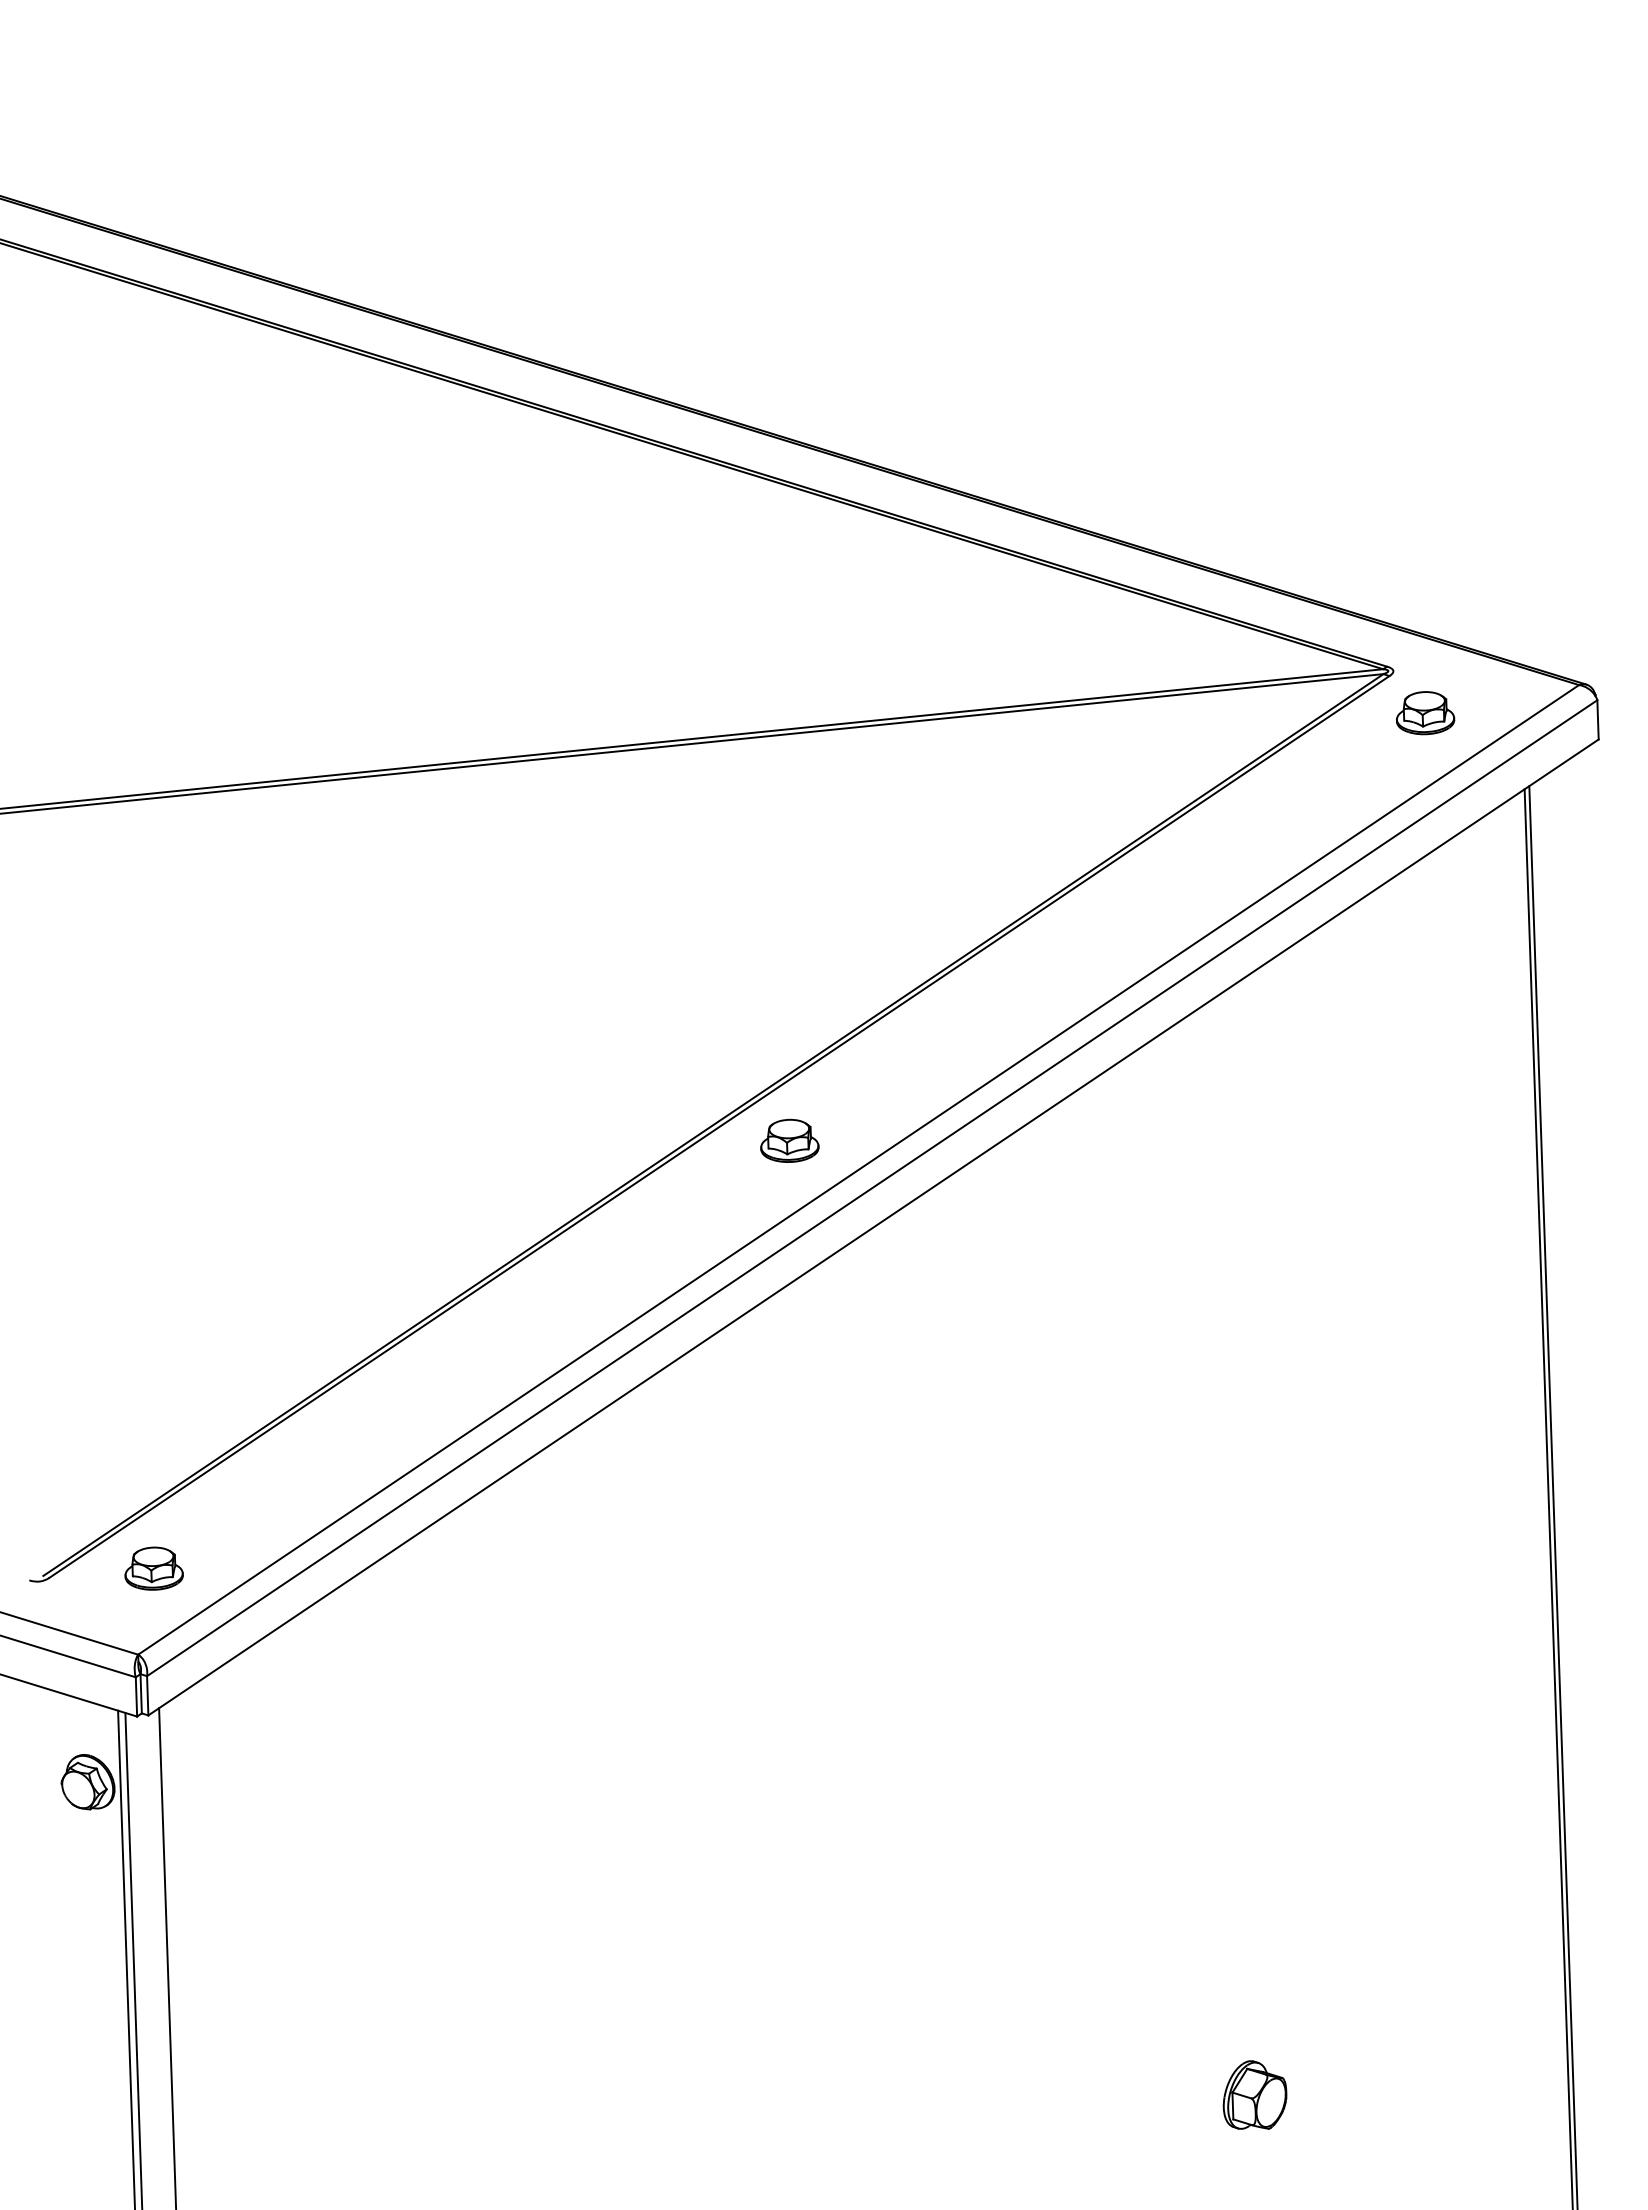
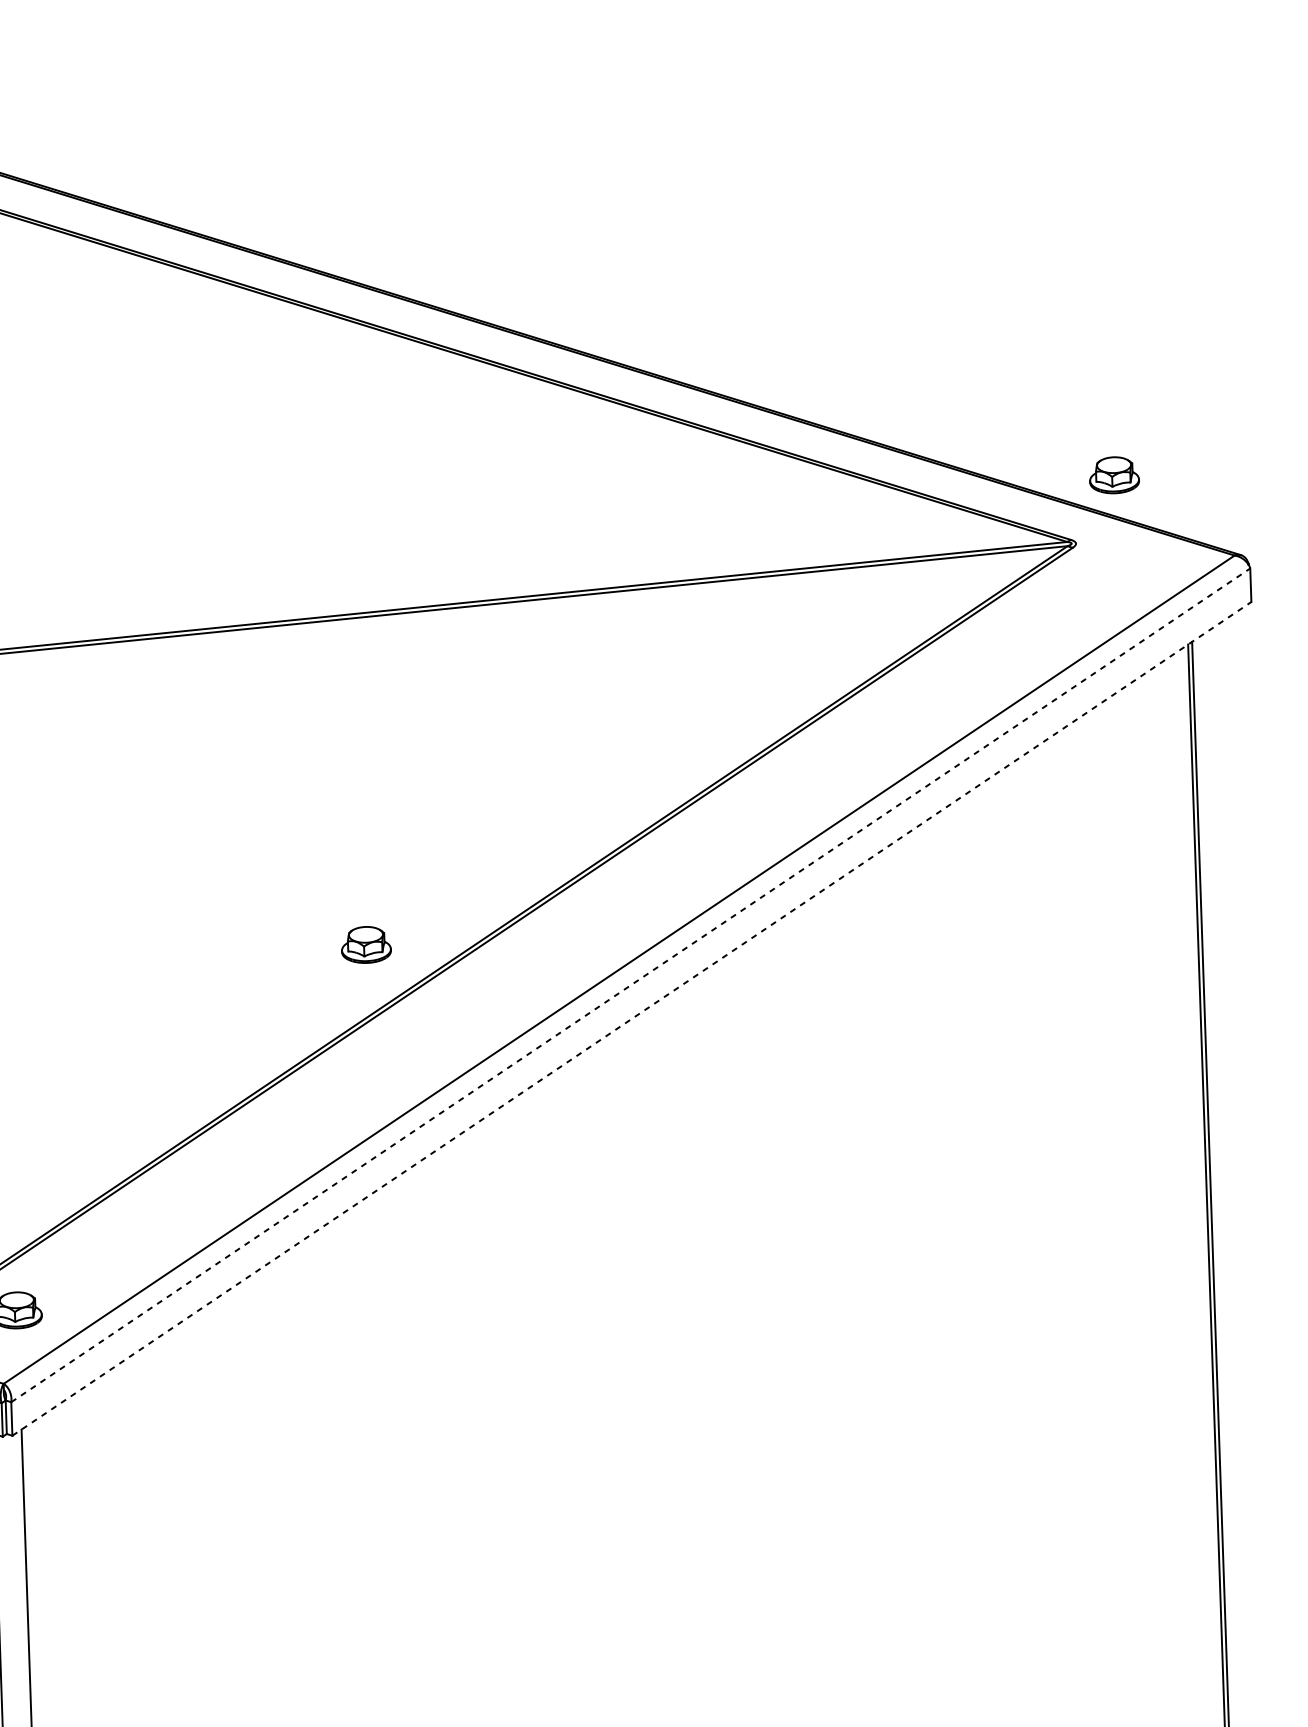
part: (1425, 713) -> (1114, 475), moved
part: (789, 1140) -> (366, 944), moved
line: (872, 1187) -> (631, 984), solid -> dashed
line: (873, 1227) -> (631, 1018), solid -> dashed

